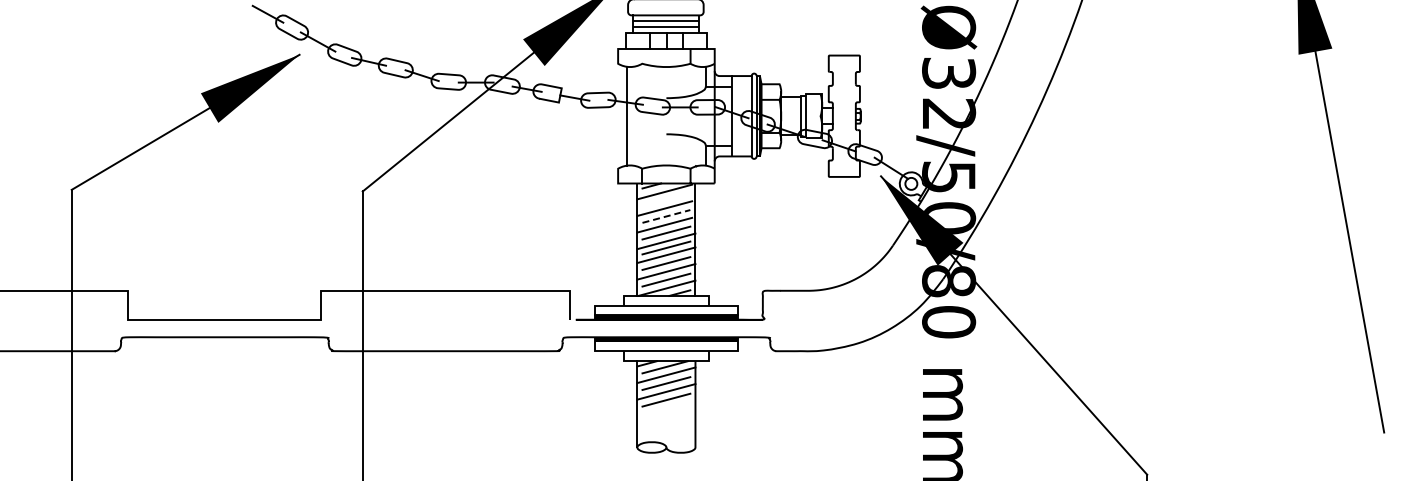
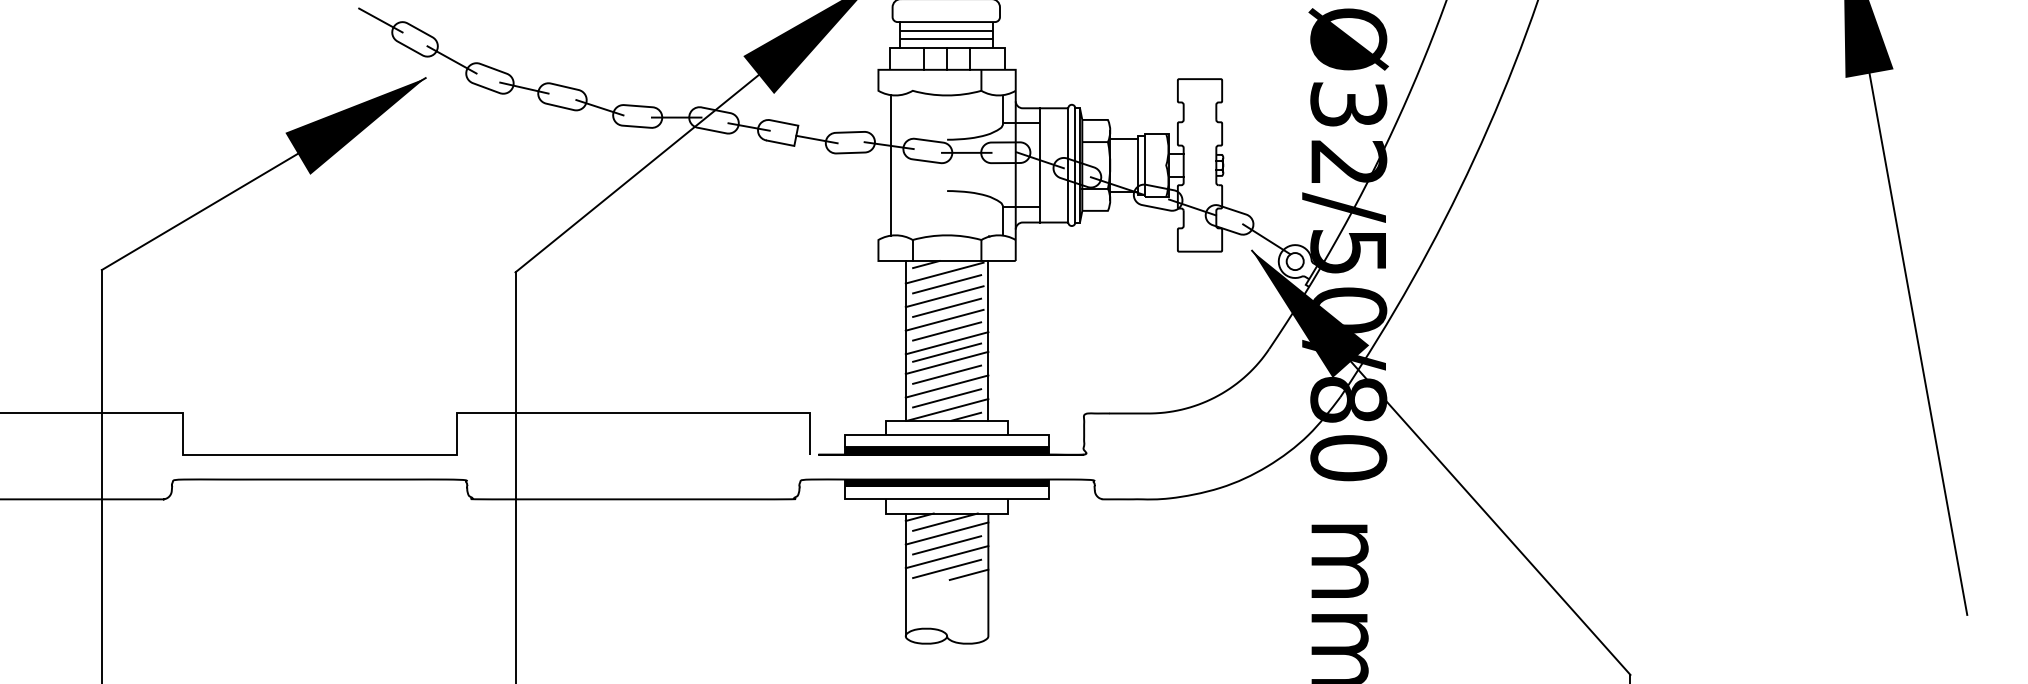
line: (666, 199) -> (947, 283), added
line: (666, 216) -> (947, 307), dashed -> solid
line: (681, 403) -> (968, 573), added

